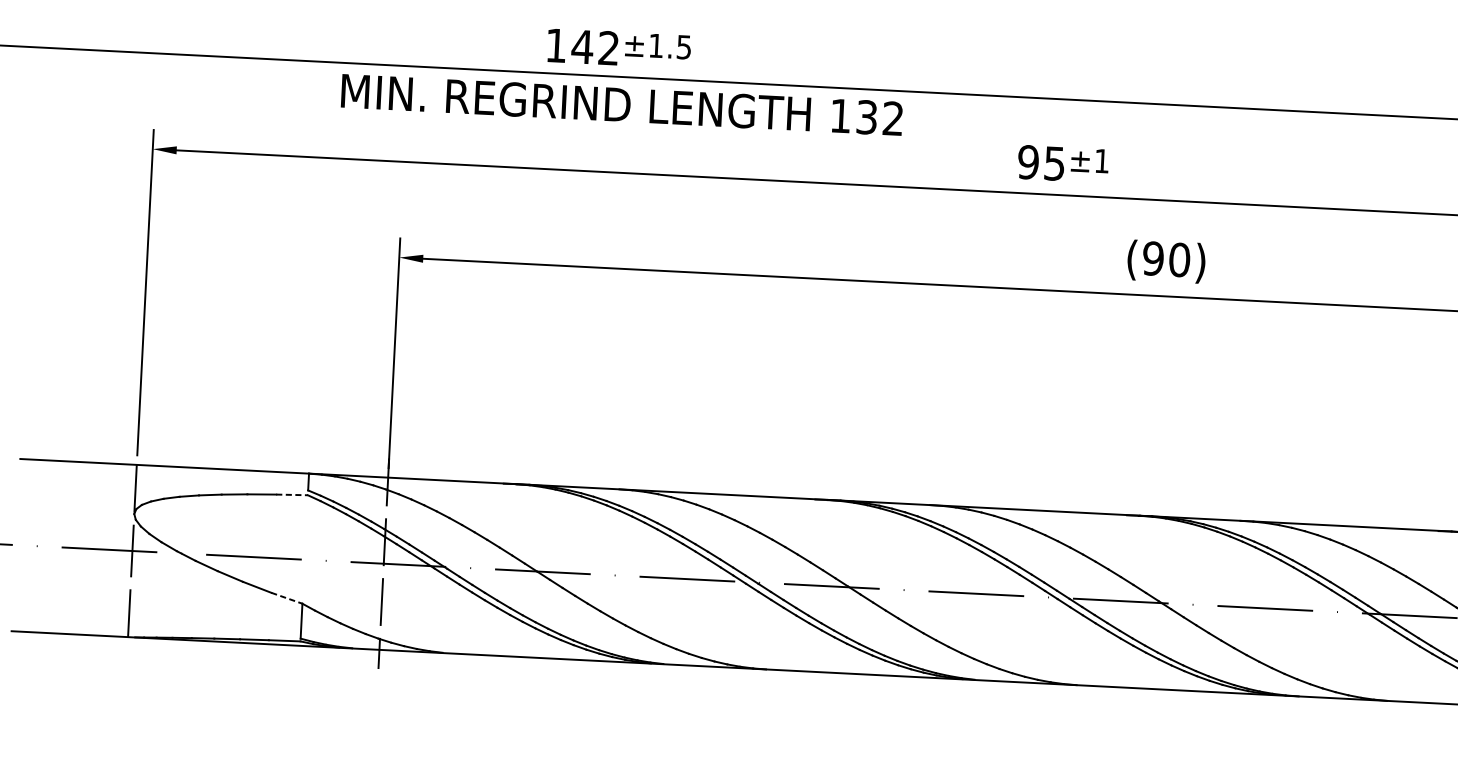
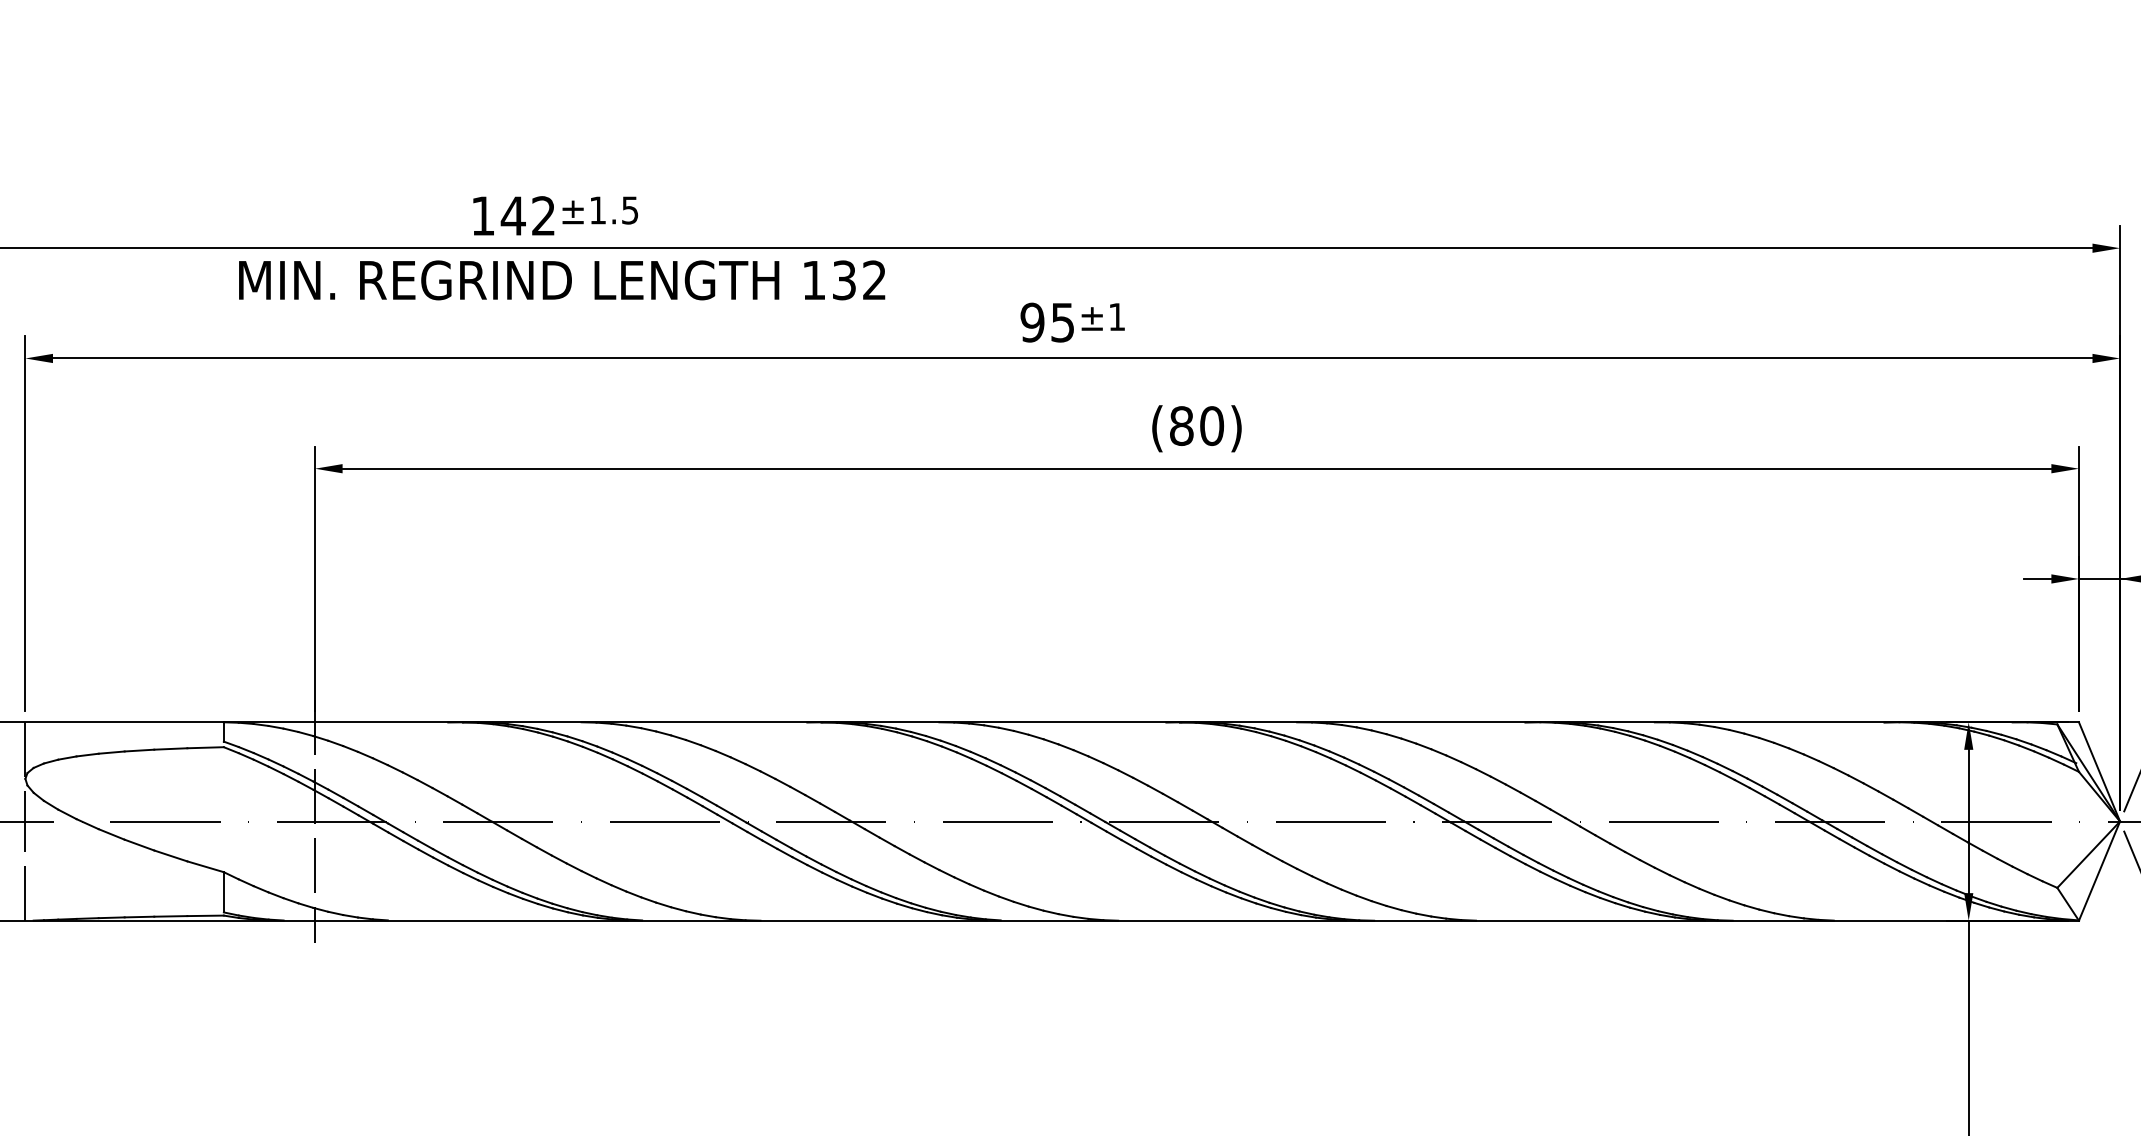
text: (1153, 259) -> (1181, 426), (90) -> (80)
line: (292, 494) -> (206, 747), dashed -> solid
line: (287, 598) -> (206, 866), dashed -> solid

